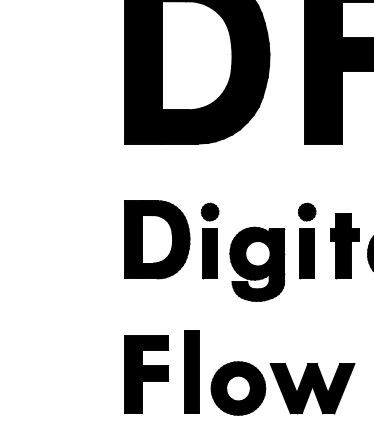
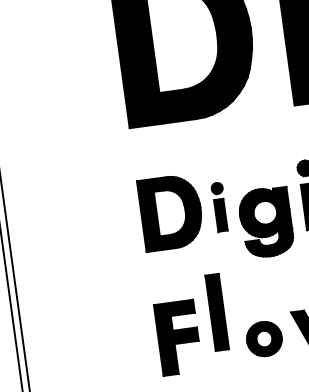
part: (209, 240) -> (219, 206), size x0.7
part: (191, 371) -> (216, 311), moved
part: (238, 388) -> (264, 339), size x0.7

